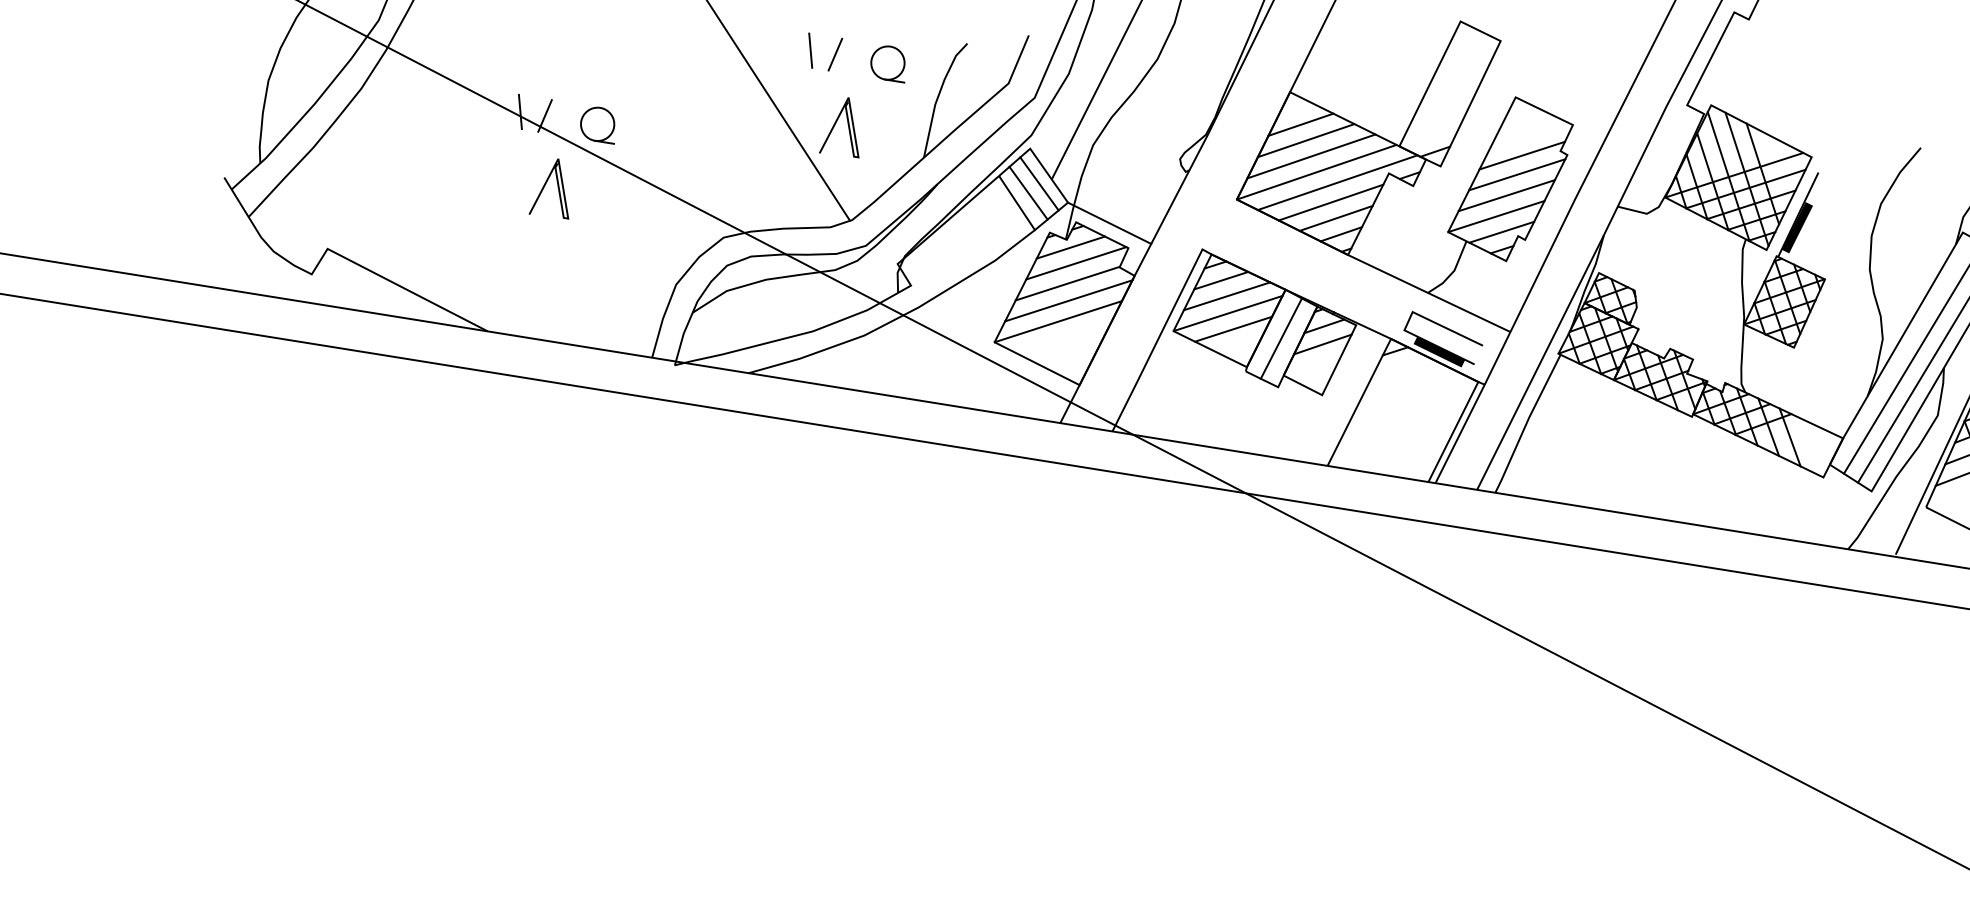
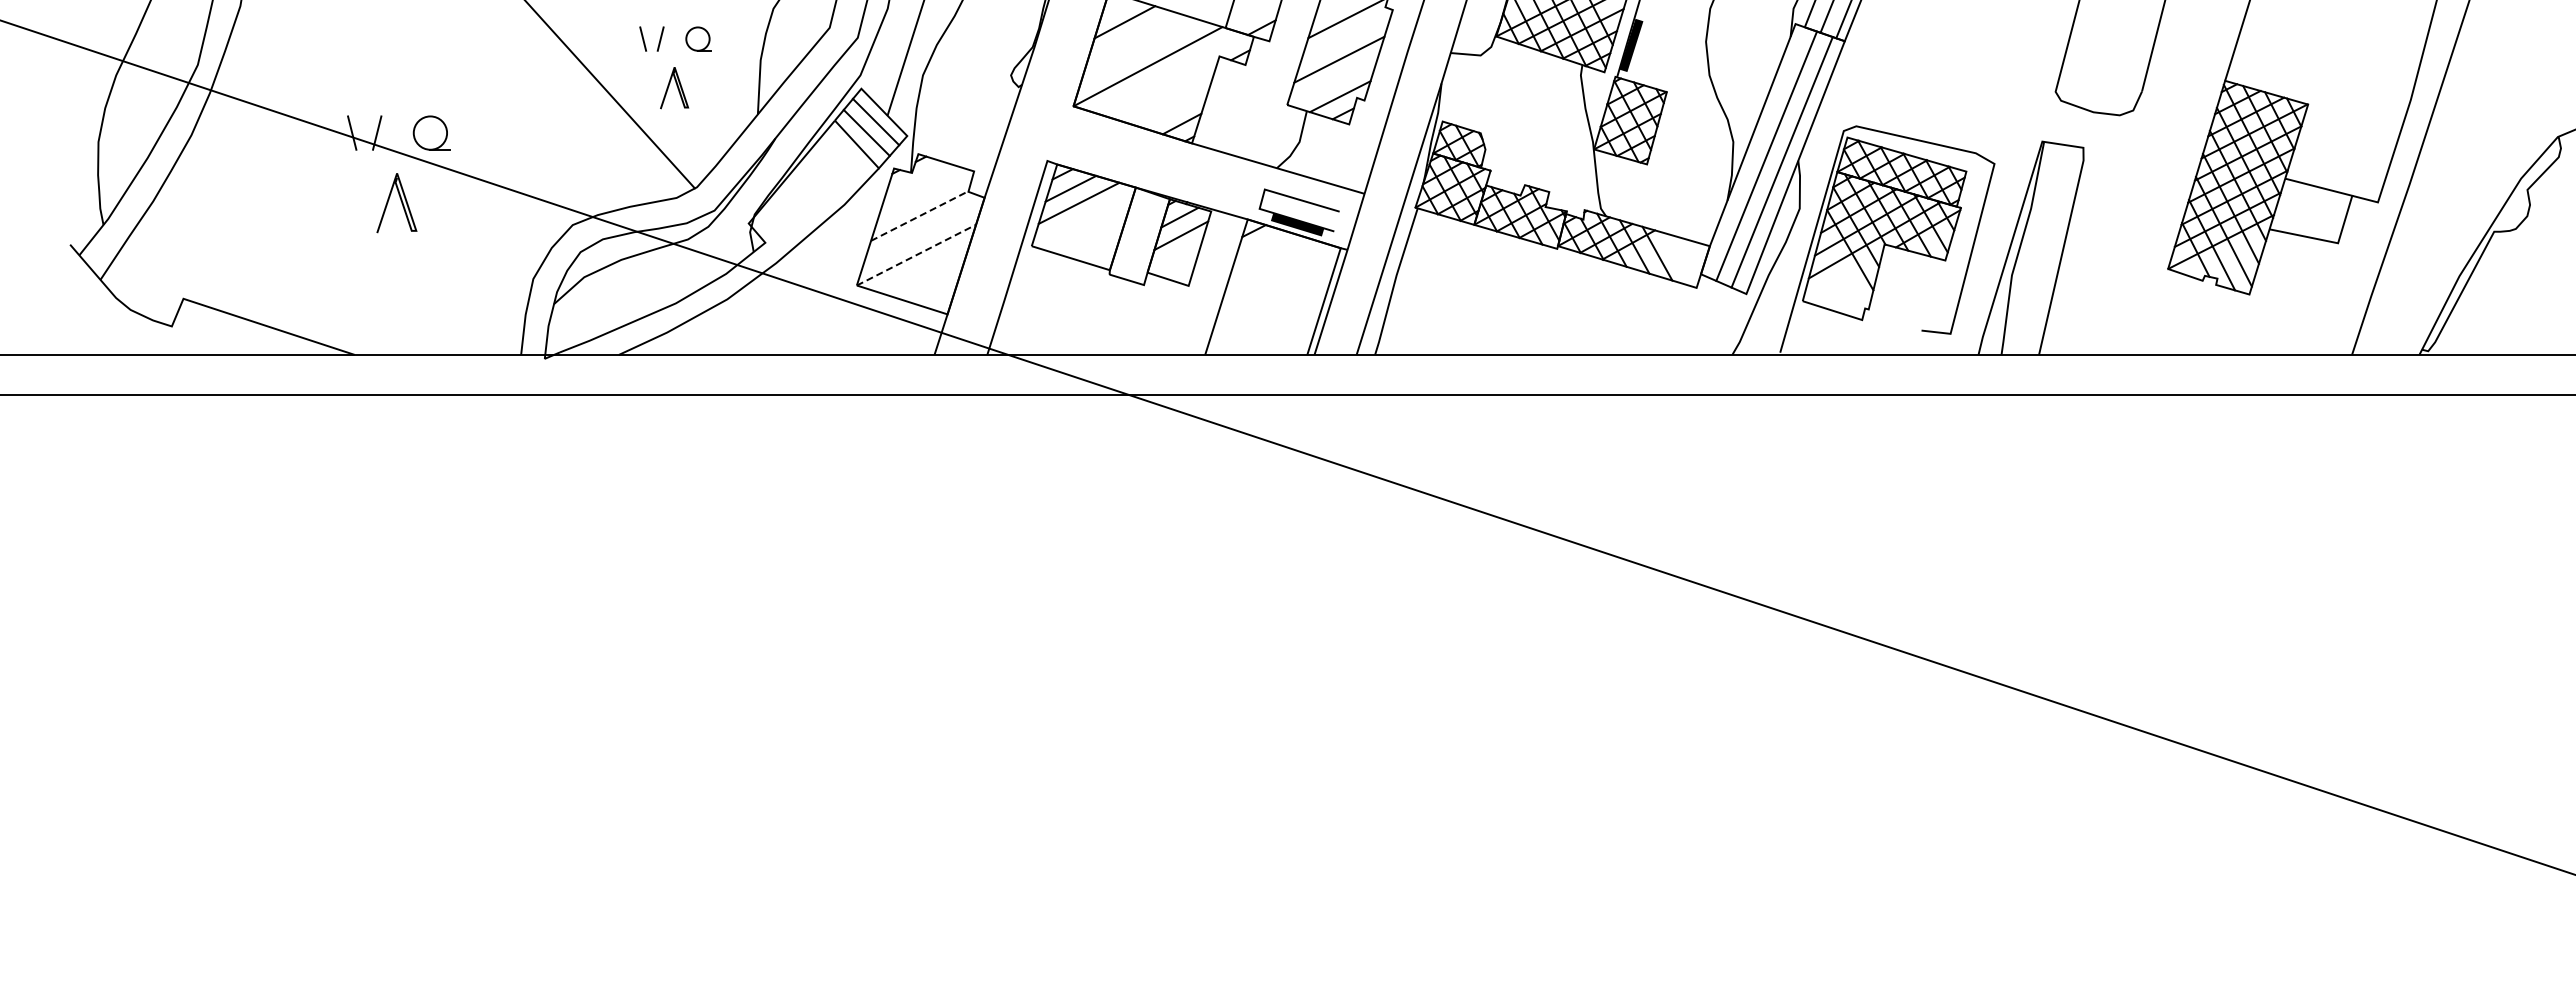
part: (850, 98) -> (675, 67), size x0.7
line: (1306, 140) -> (1132, 37), removed
line: (1311, 156) -> (1140, 51), removed
line: (1517, 174) -> (1346, 37), removed
line: (1336, 182) -> (1169, 73), removed
line: (1330, 202) -> (1166, 94), removed
line: (1496, 217) -> (1332, 82), removed
line: (1336, 218) -> (1174, 109), removed
line: (1109, 222) -> (951, 149), removed
line: (1071, 247) -> (917, 179), removed
line: (1075, 263) -> (924, 194), removed
line: (1067, 284) -> (919, 216), solid -> dashed
line: (1068, 300) -> (923, 232), removed
line: (1227, 313) -> (1082, 220), removed
line: (1058, 322) -> (916, 255), solid -> dashed
line: (1233, 328) -> (1090, 234), removed
line: (1281, 338) -> (1139, 236), removed

